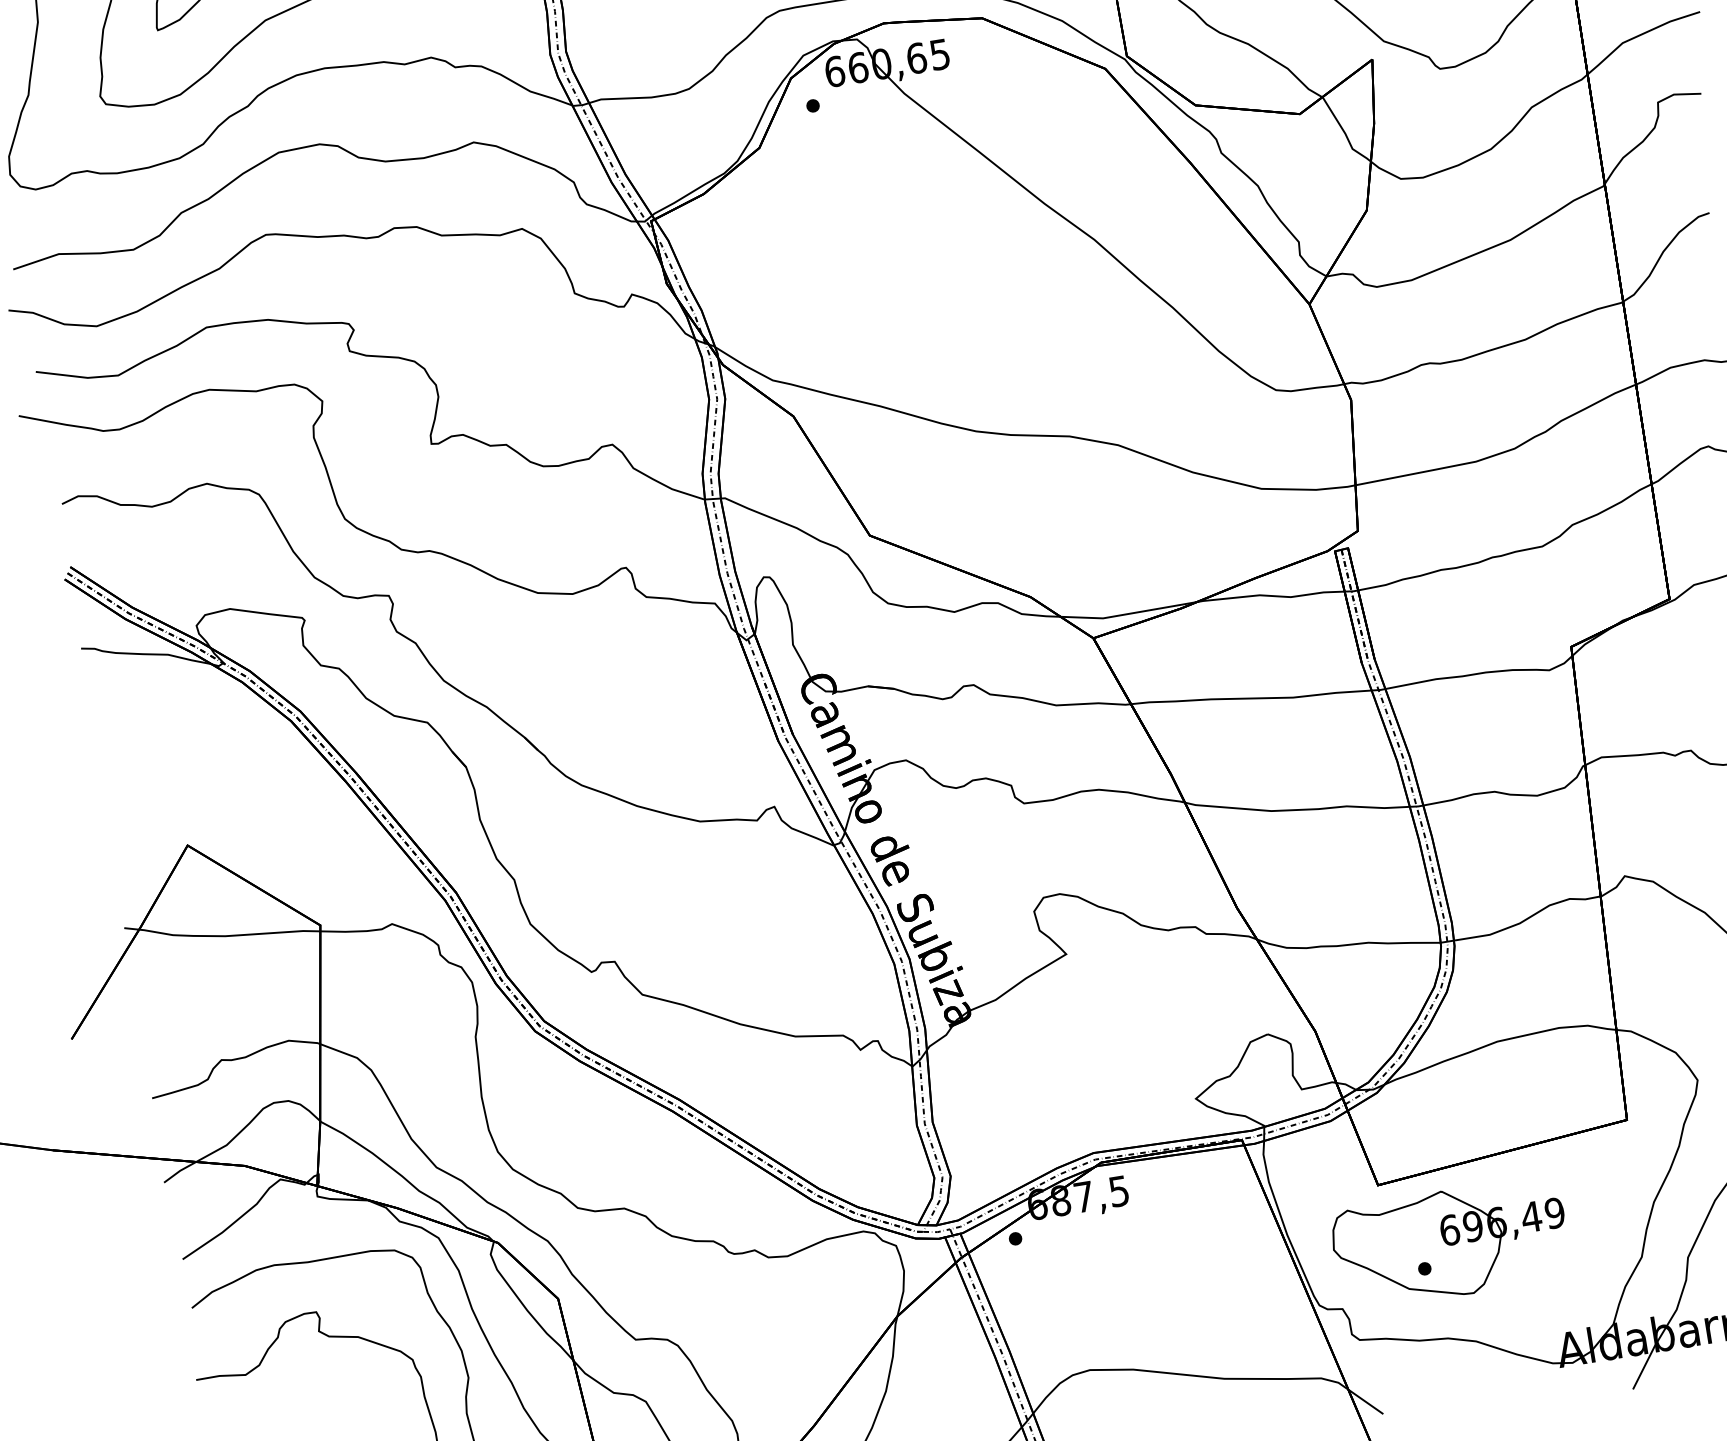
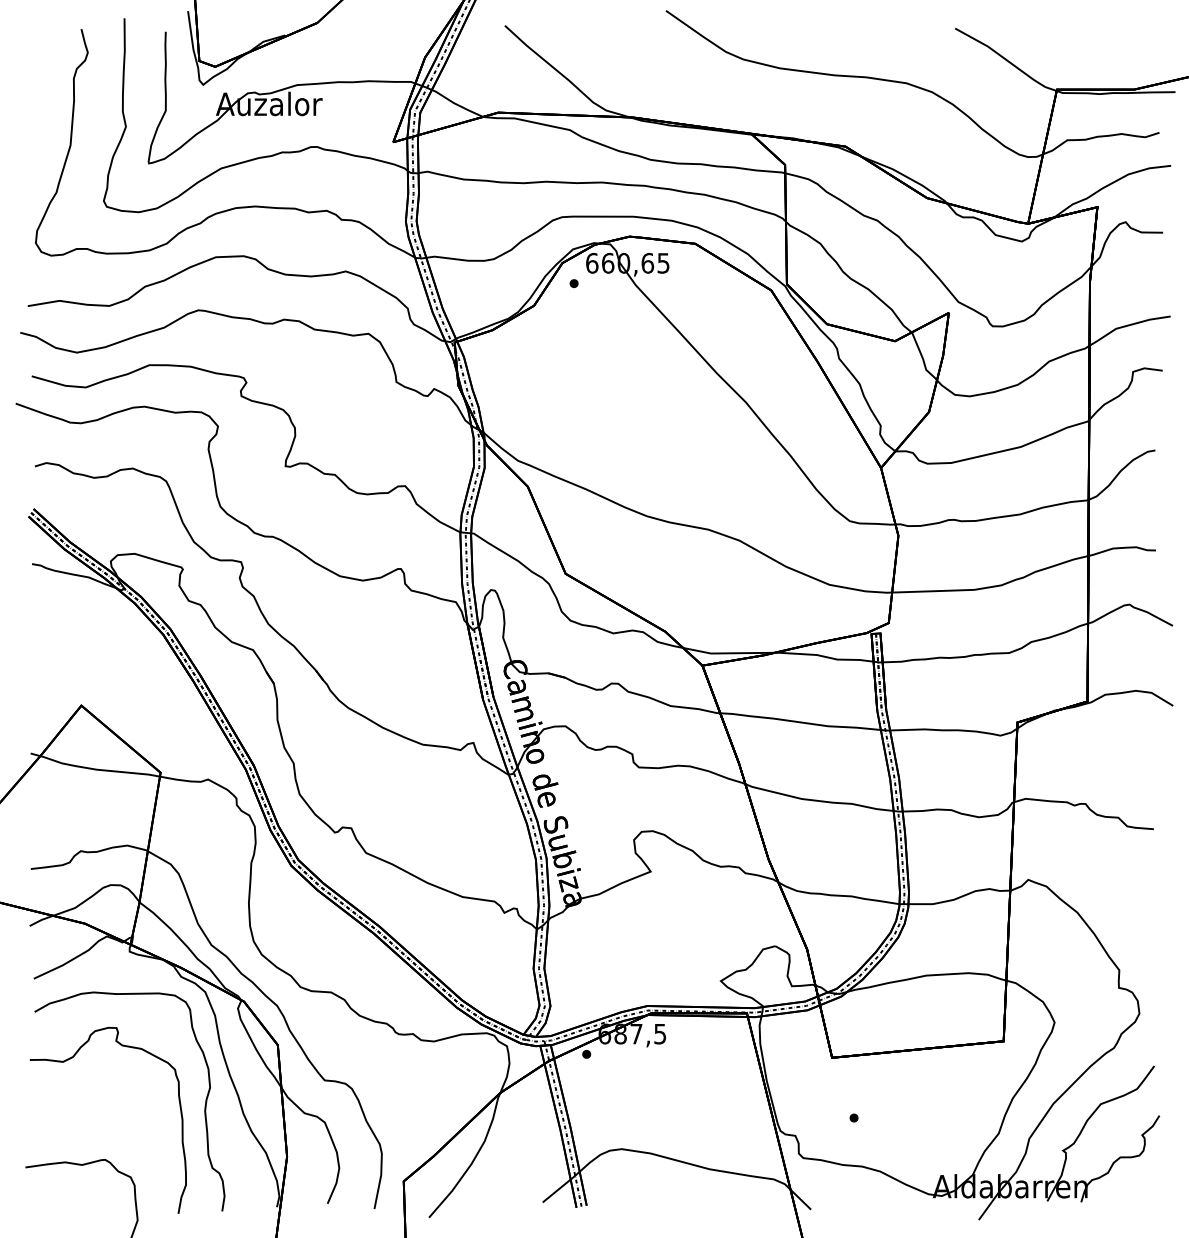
part: (1449, 1242) -> (873, 1103), removed

